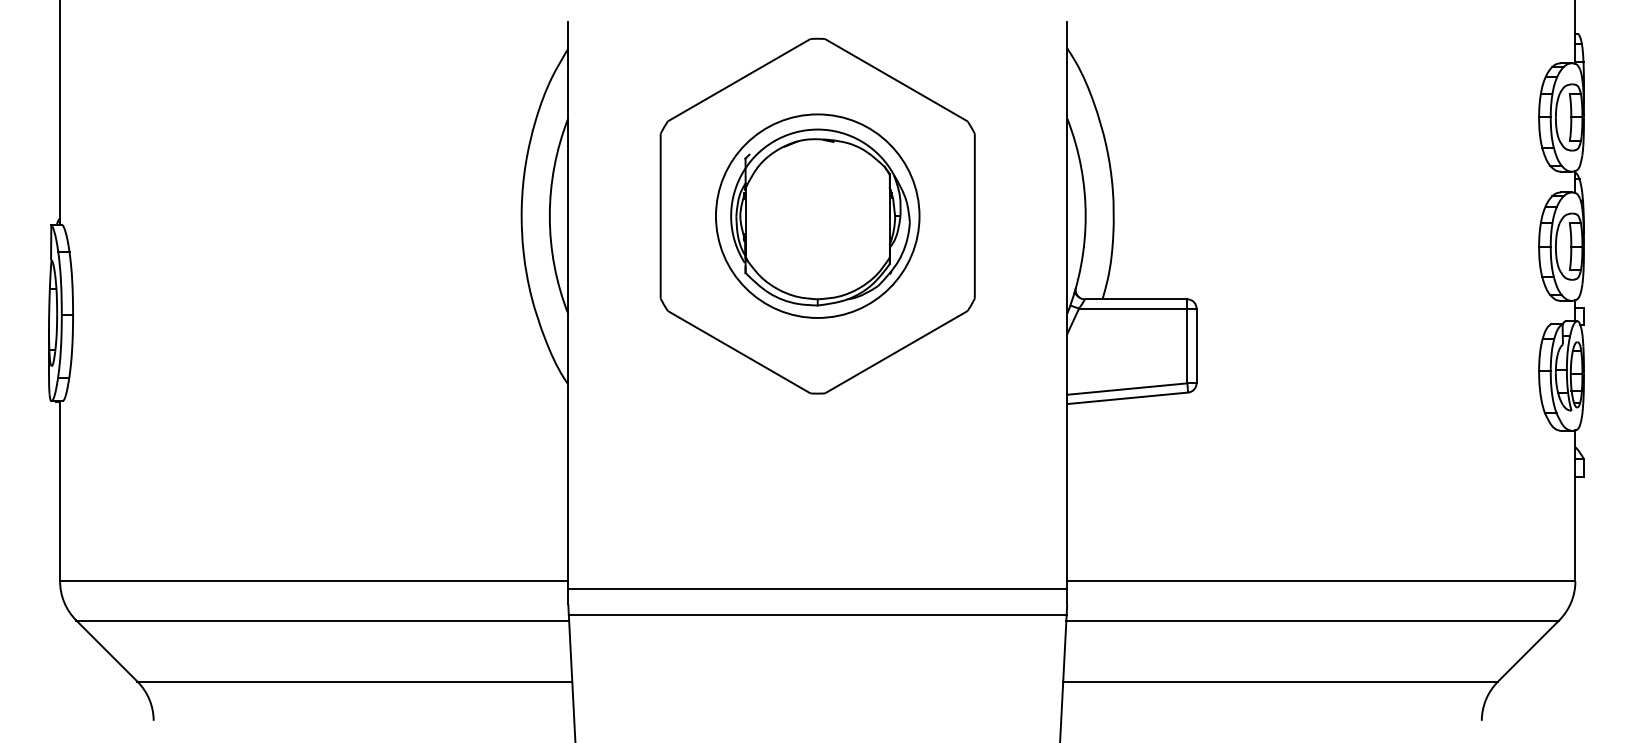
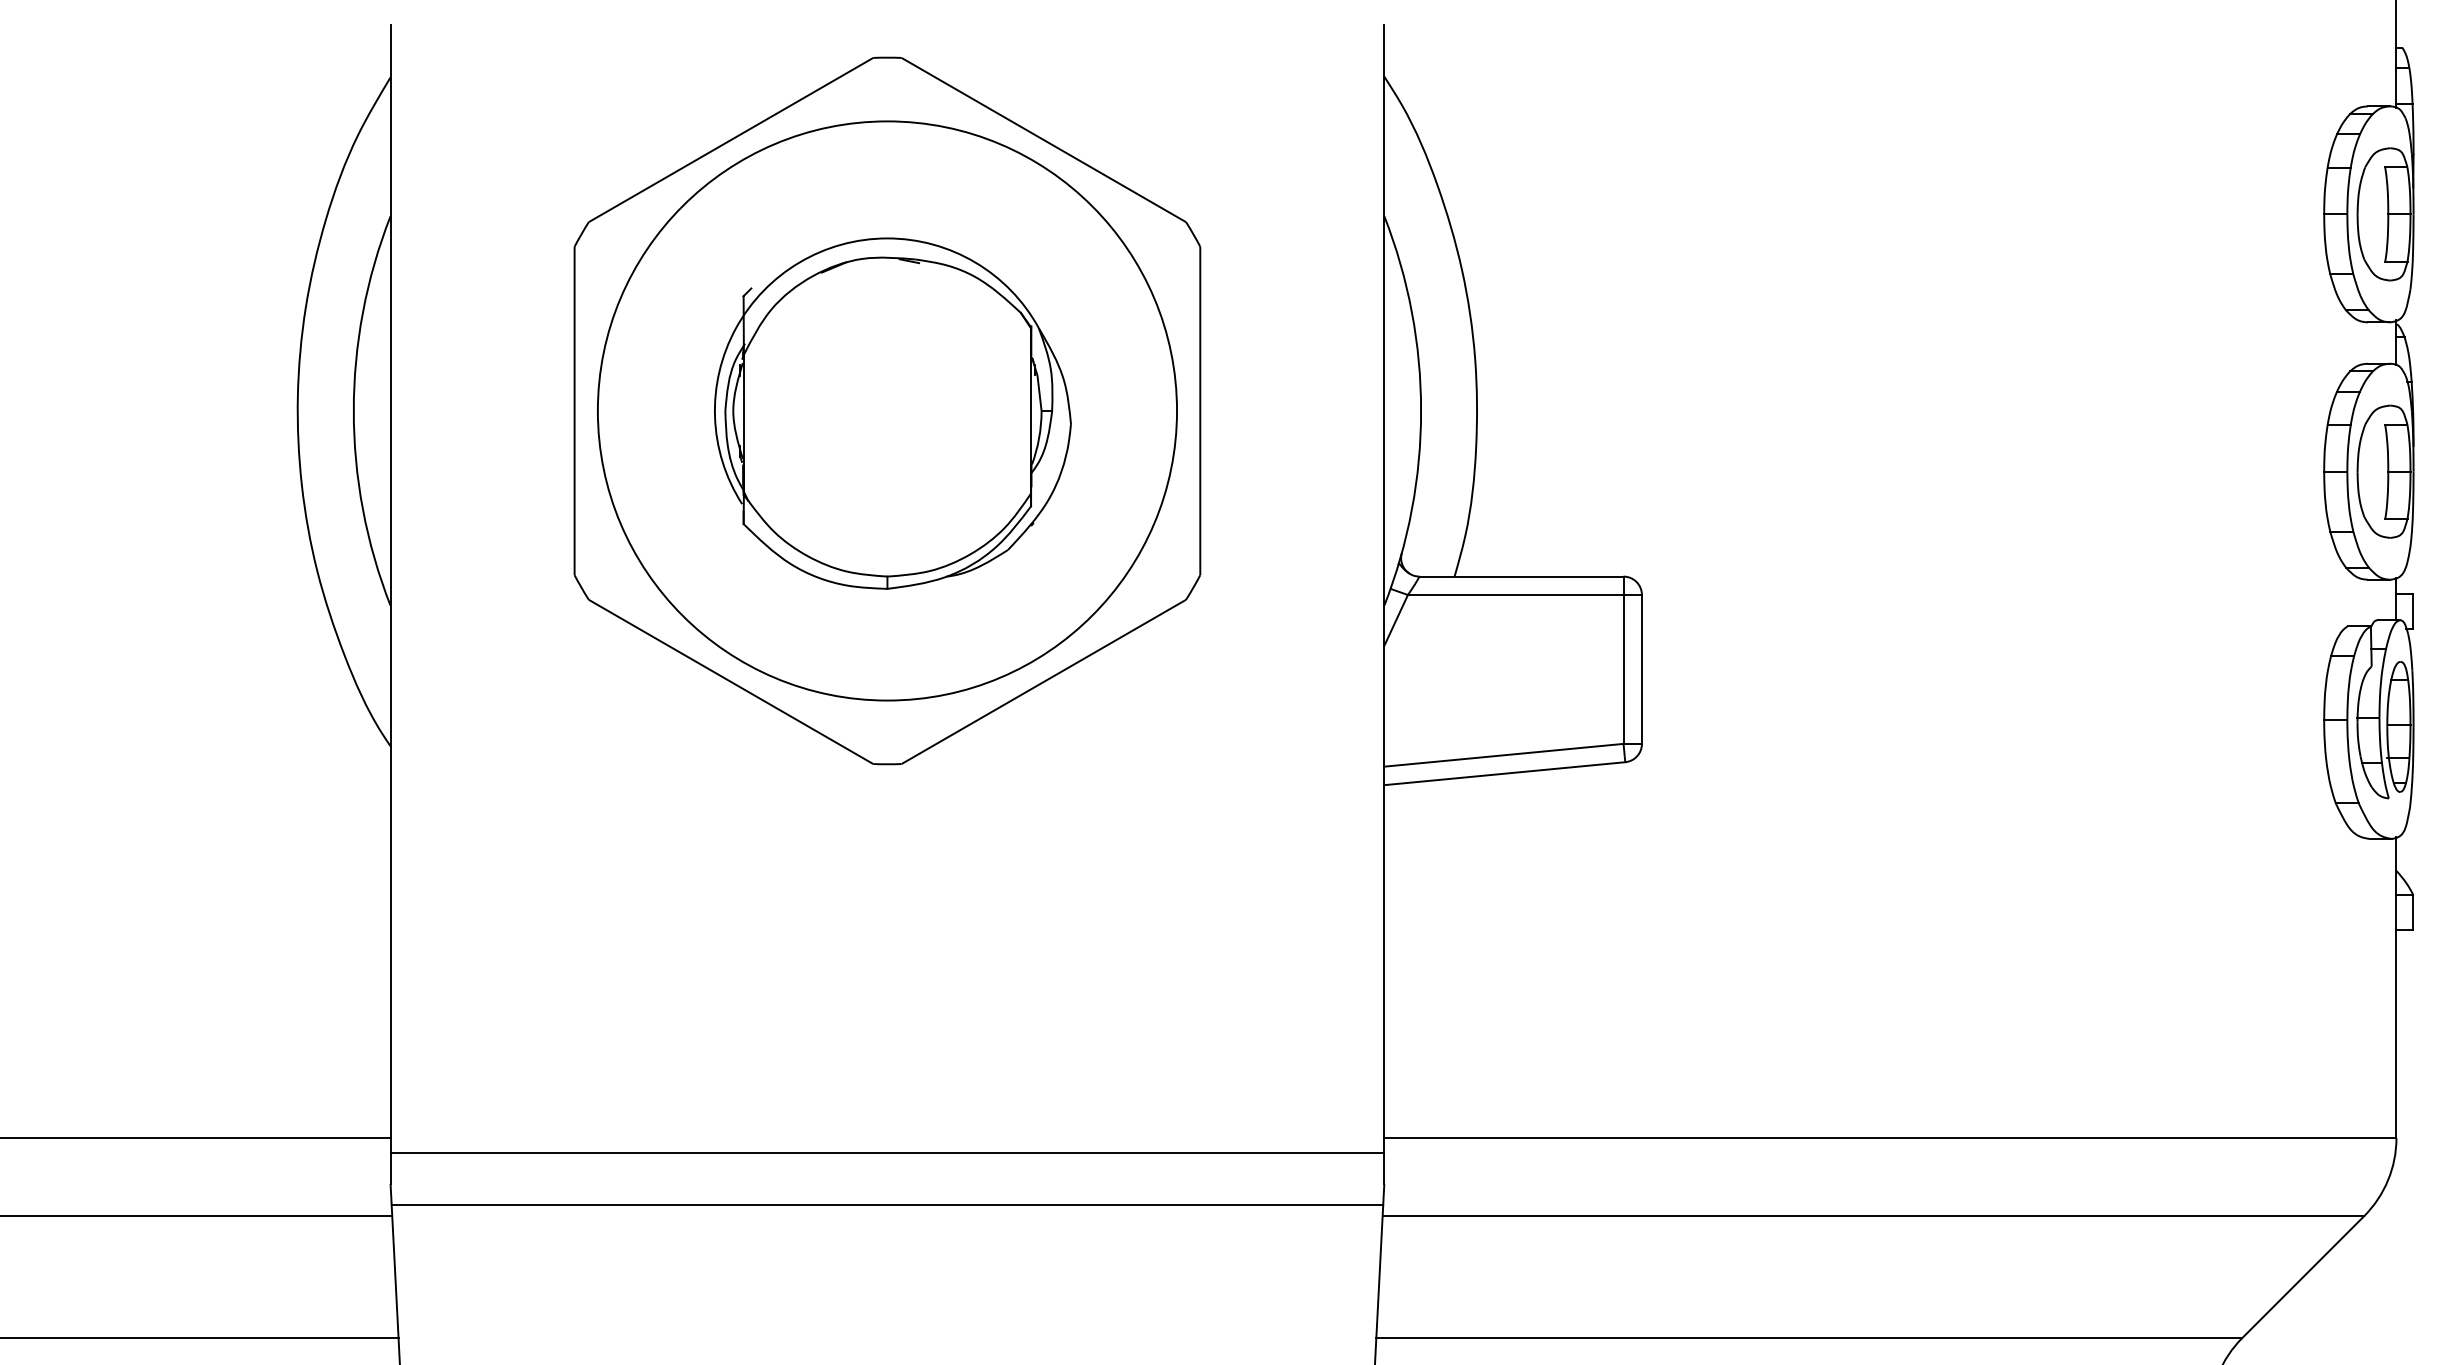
circle: (817, 215) -> (886, 409), size x1.43

